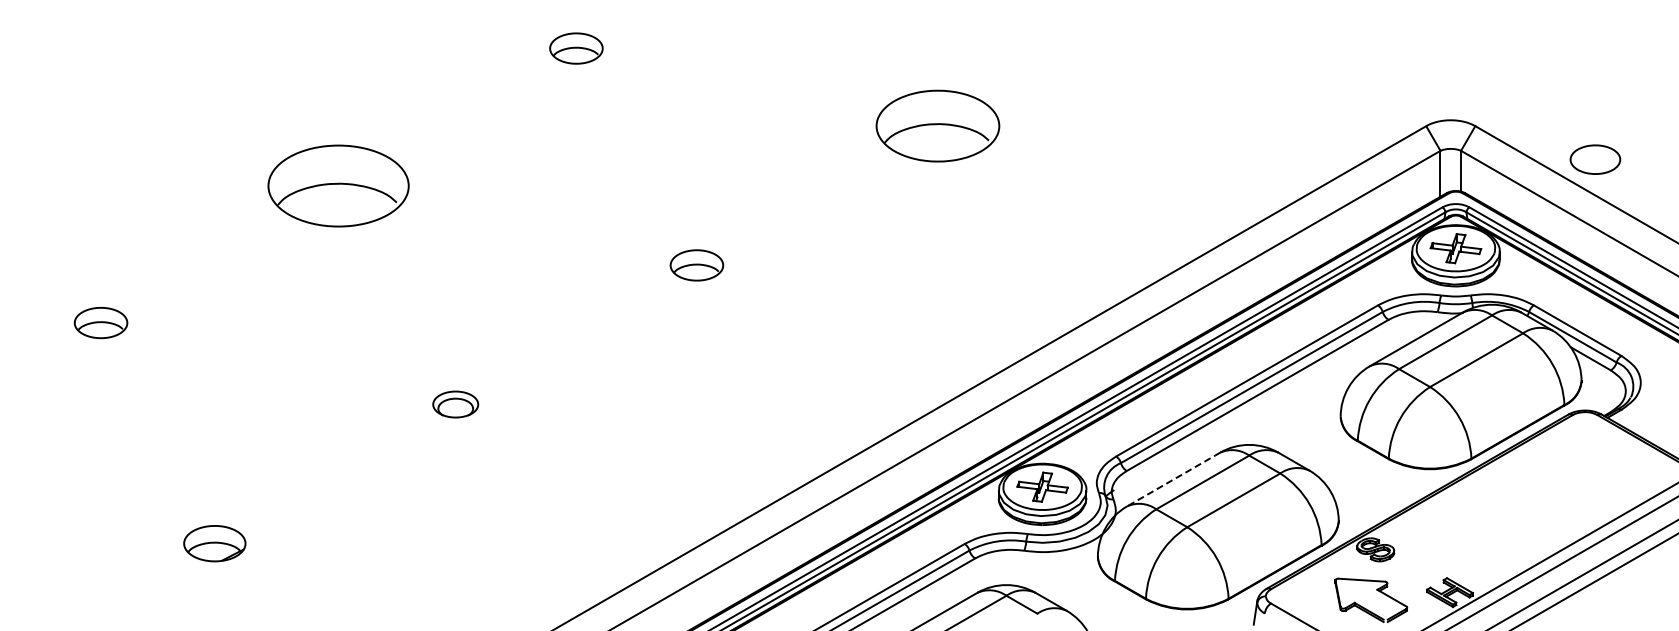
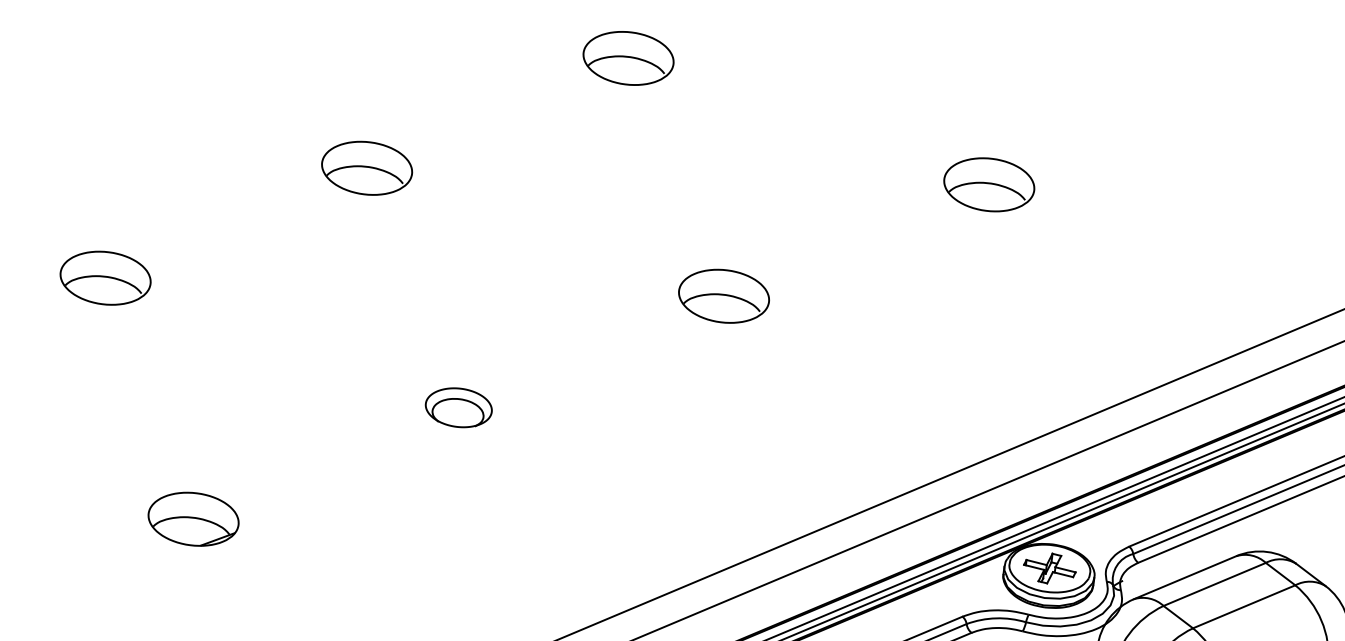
part: (576, 48) -> (628, 58), size x1.67
part: (937, 126) -> (988, 185), size x0.71
part: (338, 185) -> (366, 167), size x0.62
part: (696, 265) -> (723, 296), size x1.67
part: (100, 322) -> (105, 277), size x1.67
part: (455, 404) -> (458, 407), size x1.43
line: (1173, 479) -> (1185, 577), dashed -> solid
part: (214, 543) -> (193, 519), size x1.43

